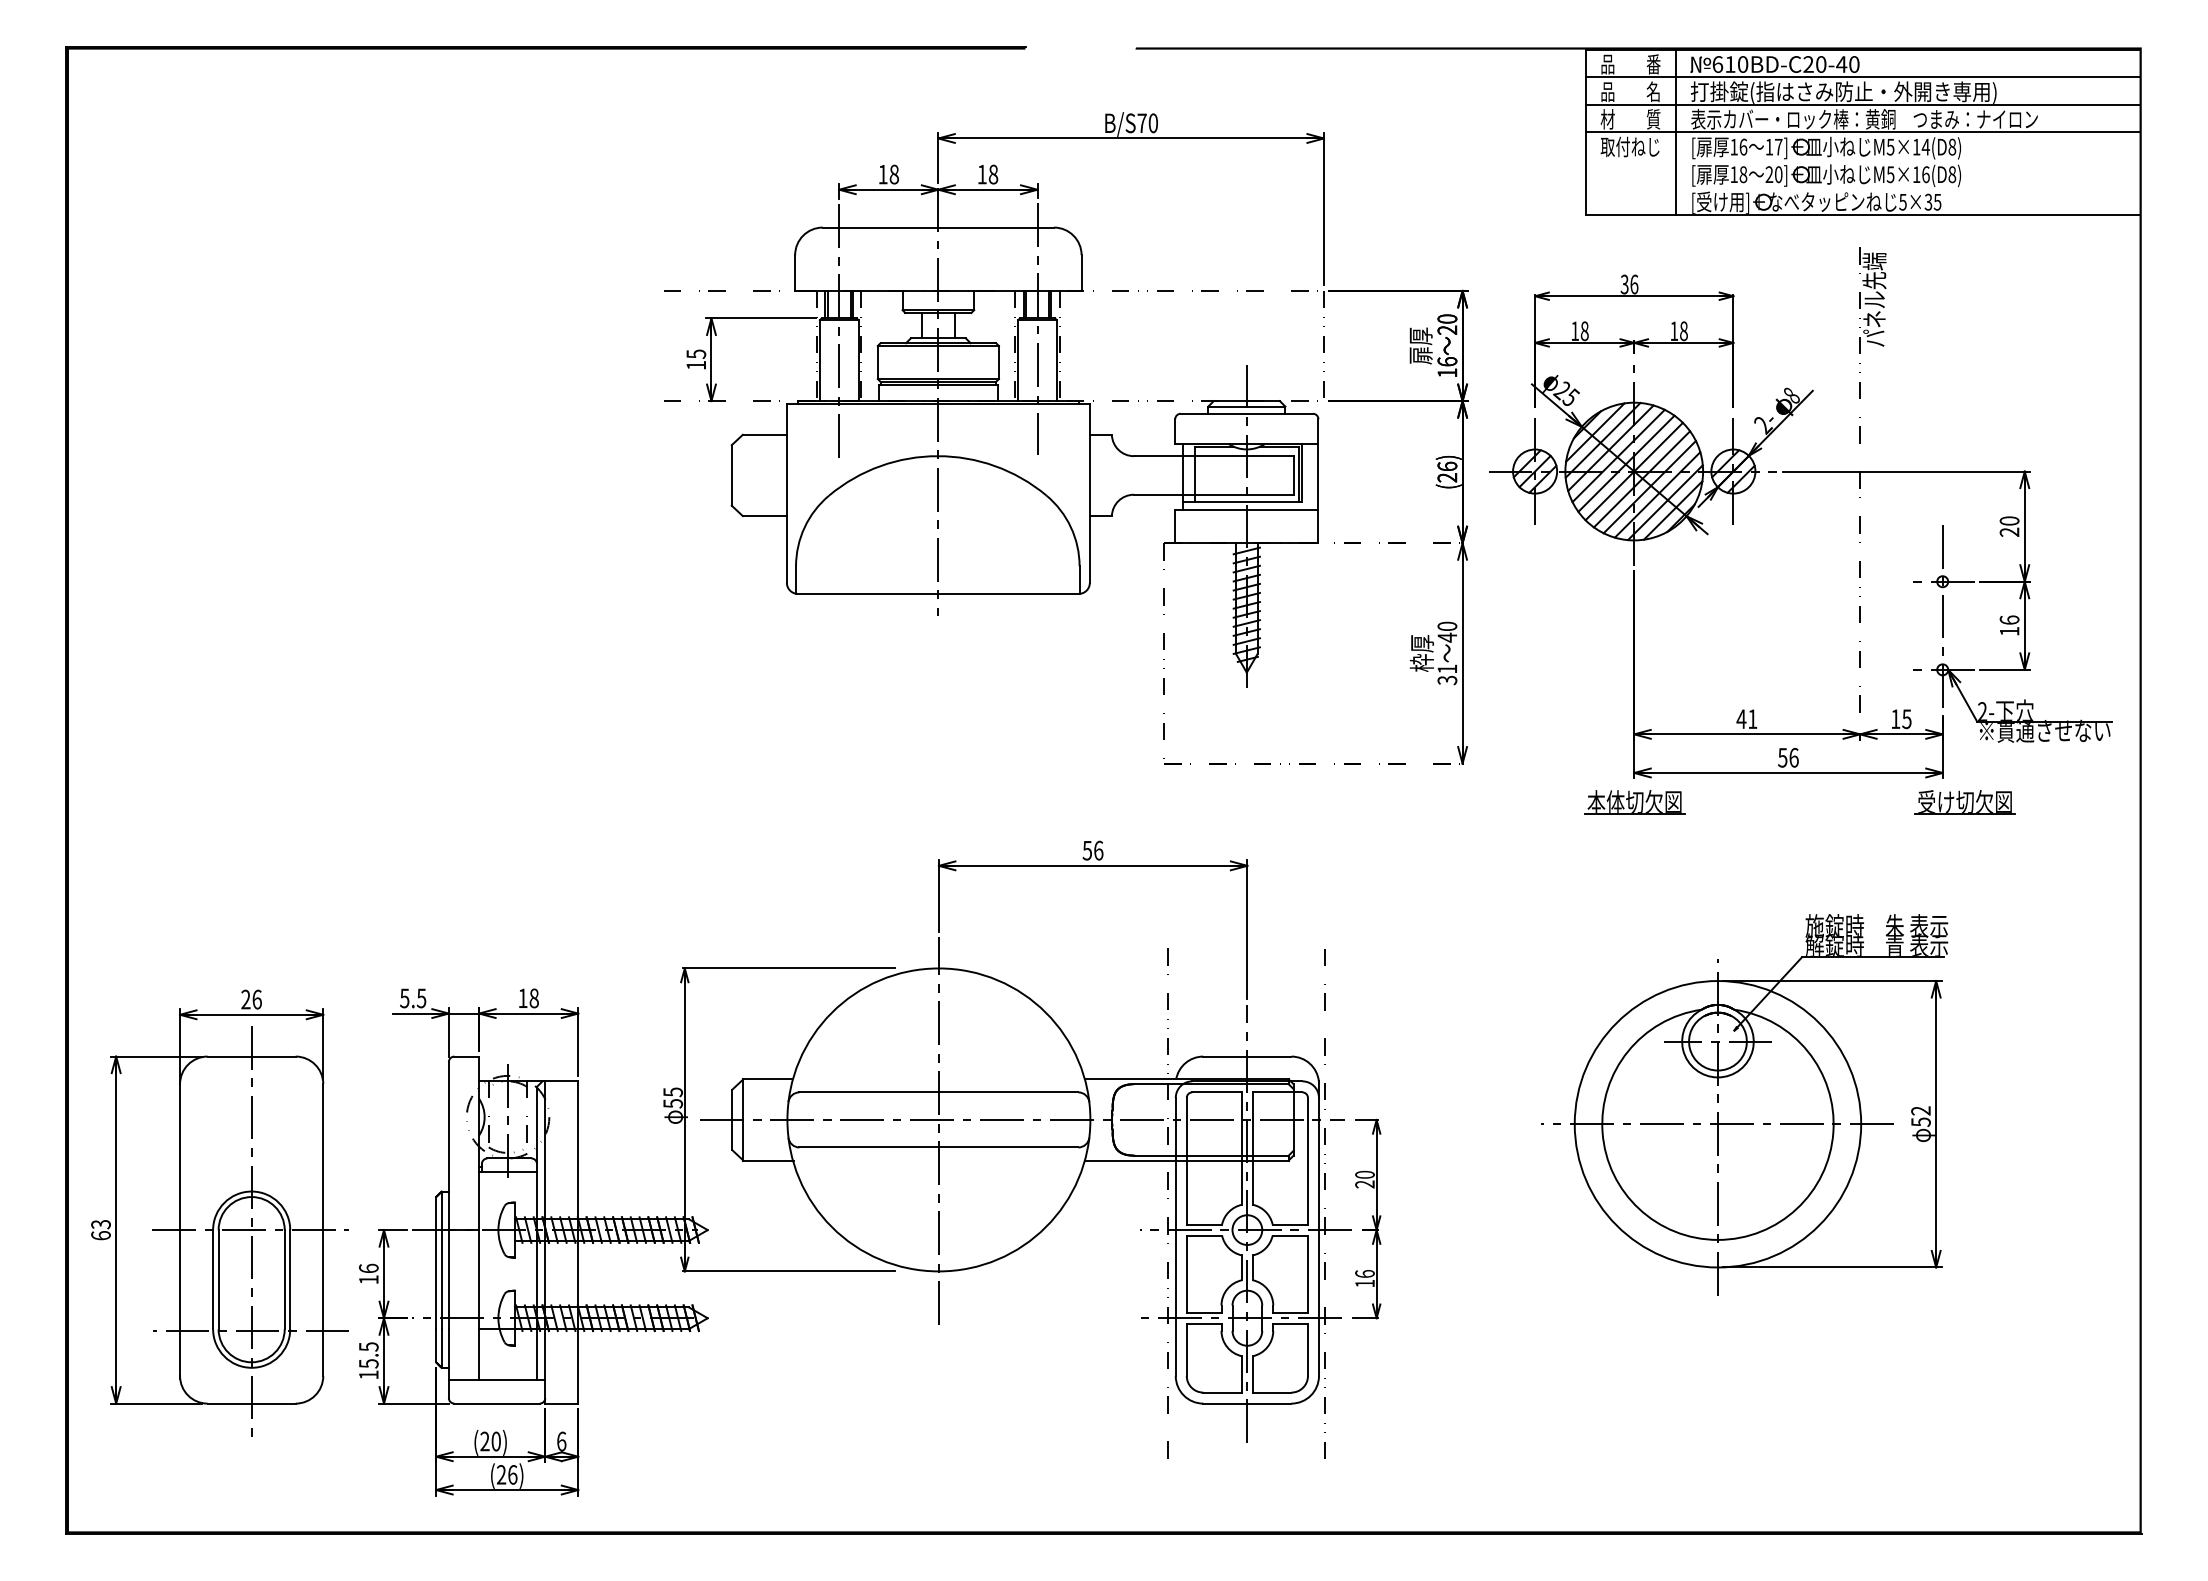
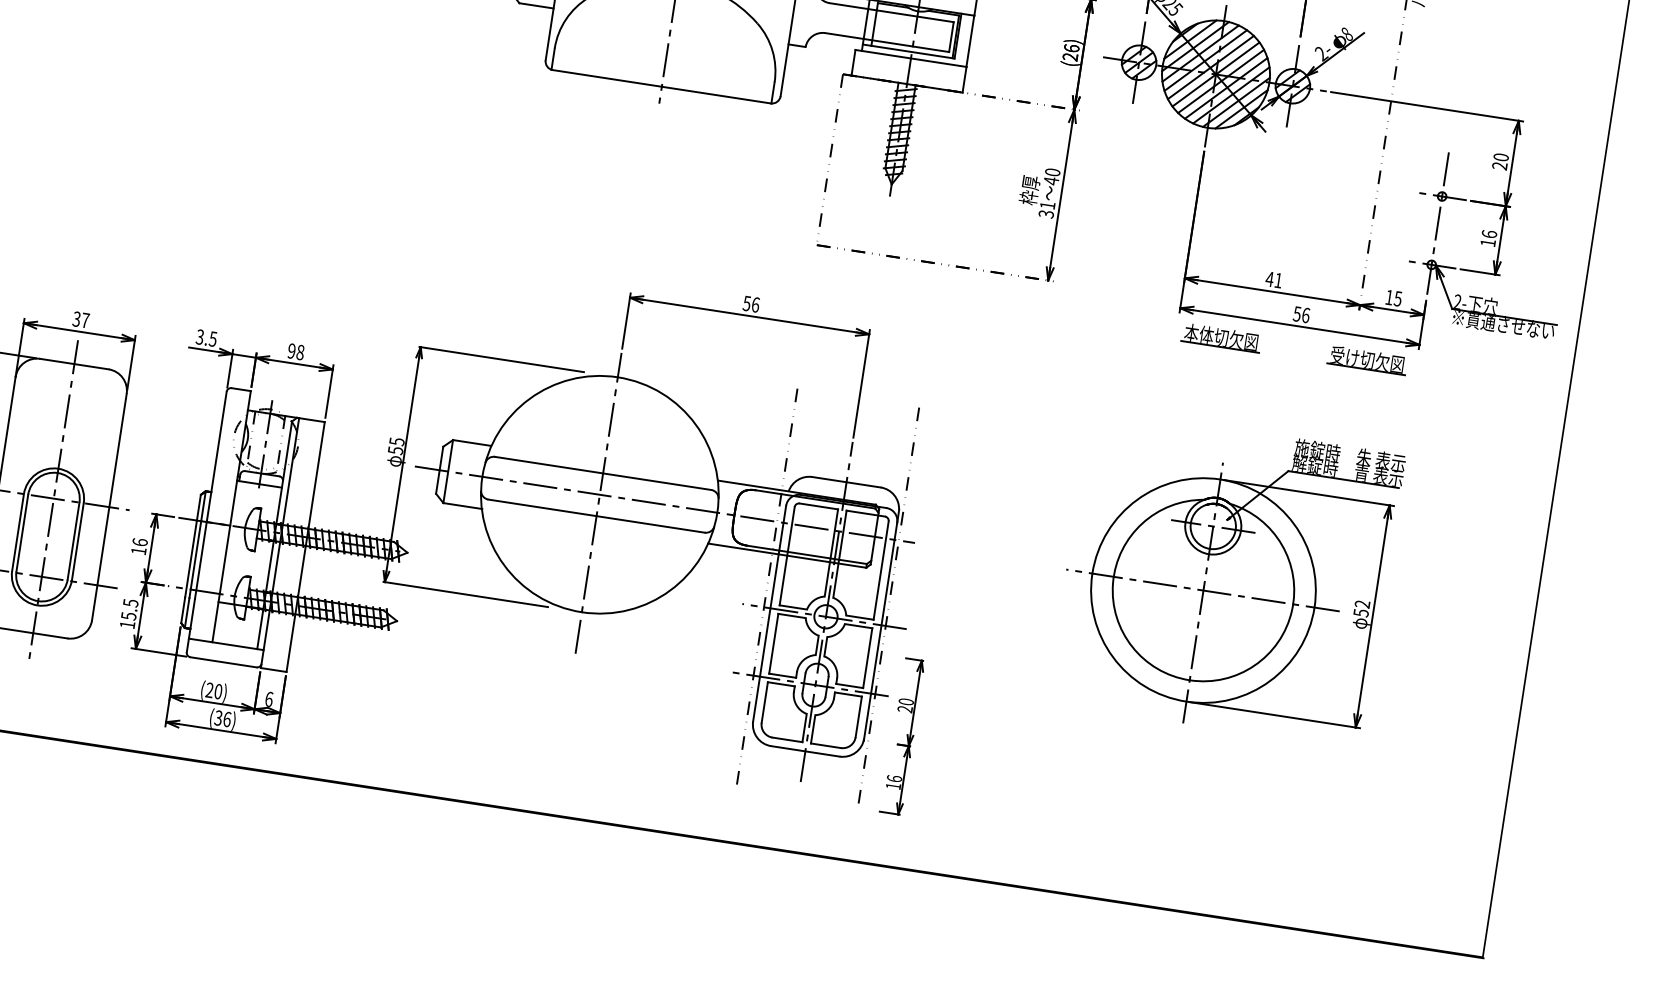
part: (1634, 802) -> (1221, 337), moved
part: (1964, 802) -> (1366, 360), moved
text: (404, 997) -> (199, 336), 5.5 -> 3.5
text: (522, 998) -> (291, 351), 18 -> 98
text: (251, 999) -> (81, 319), 26 -> 37
part: (1366, 1218) -> (902, 735), moved
text: (501, 1474) -> (218, 717), (26) -> (36)

